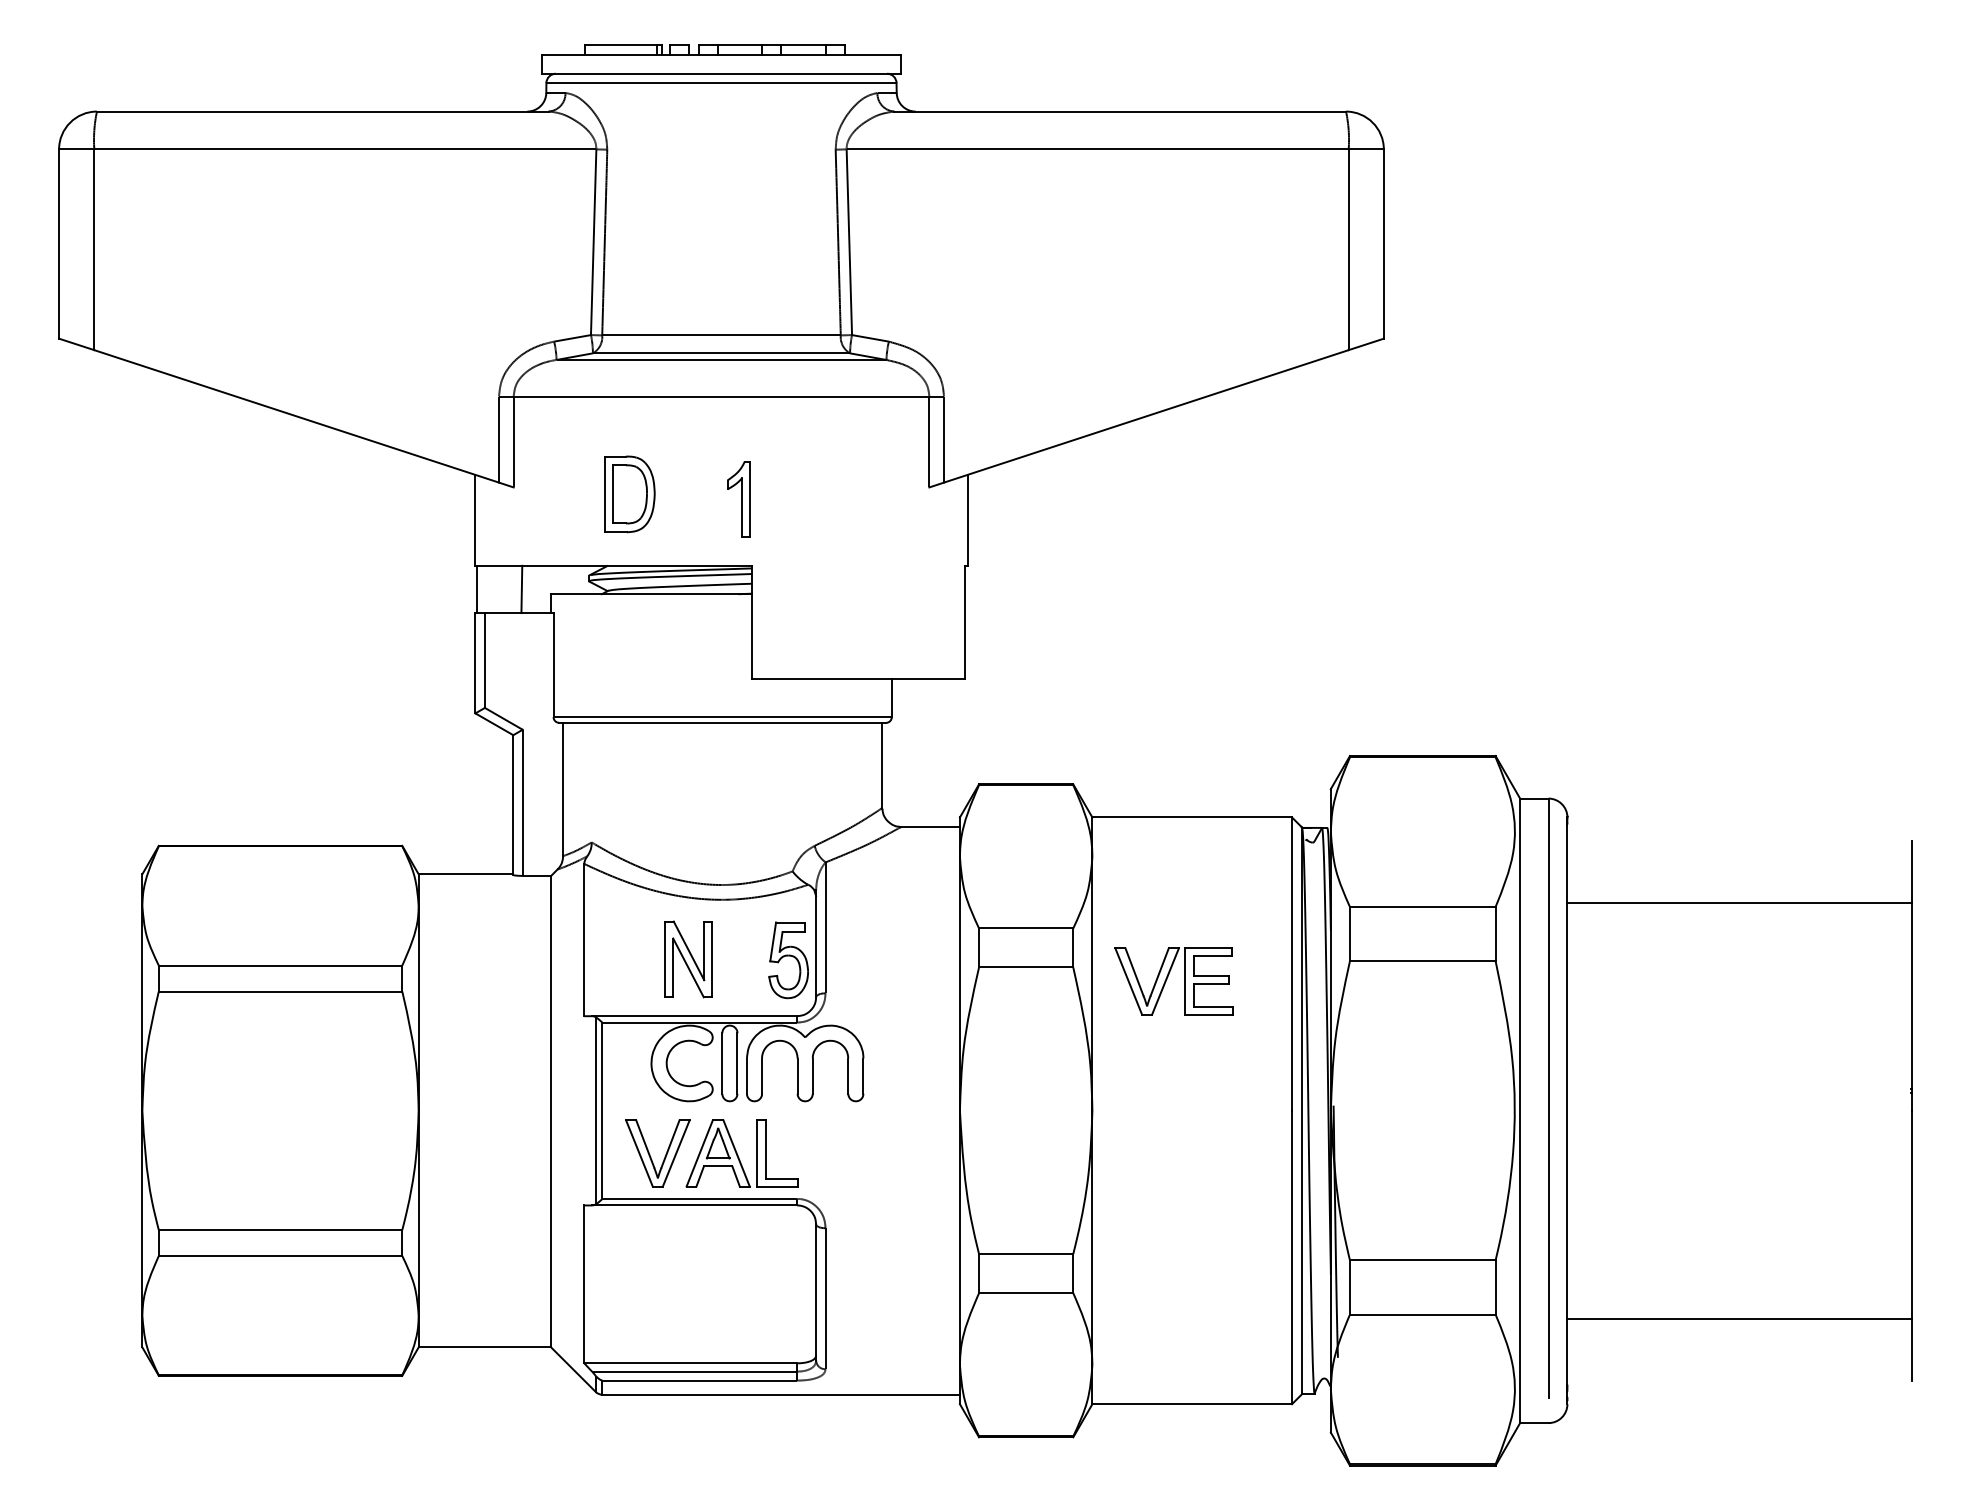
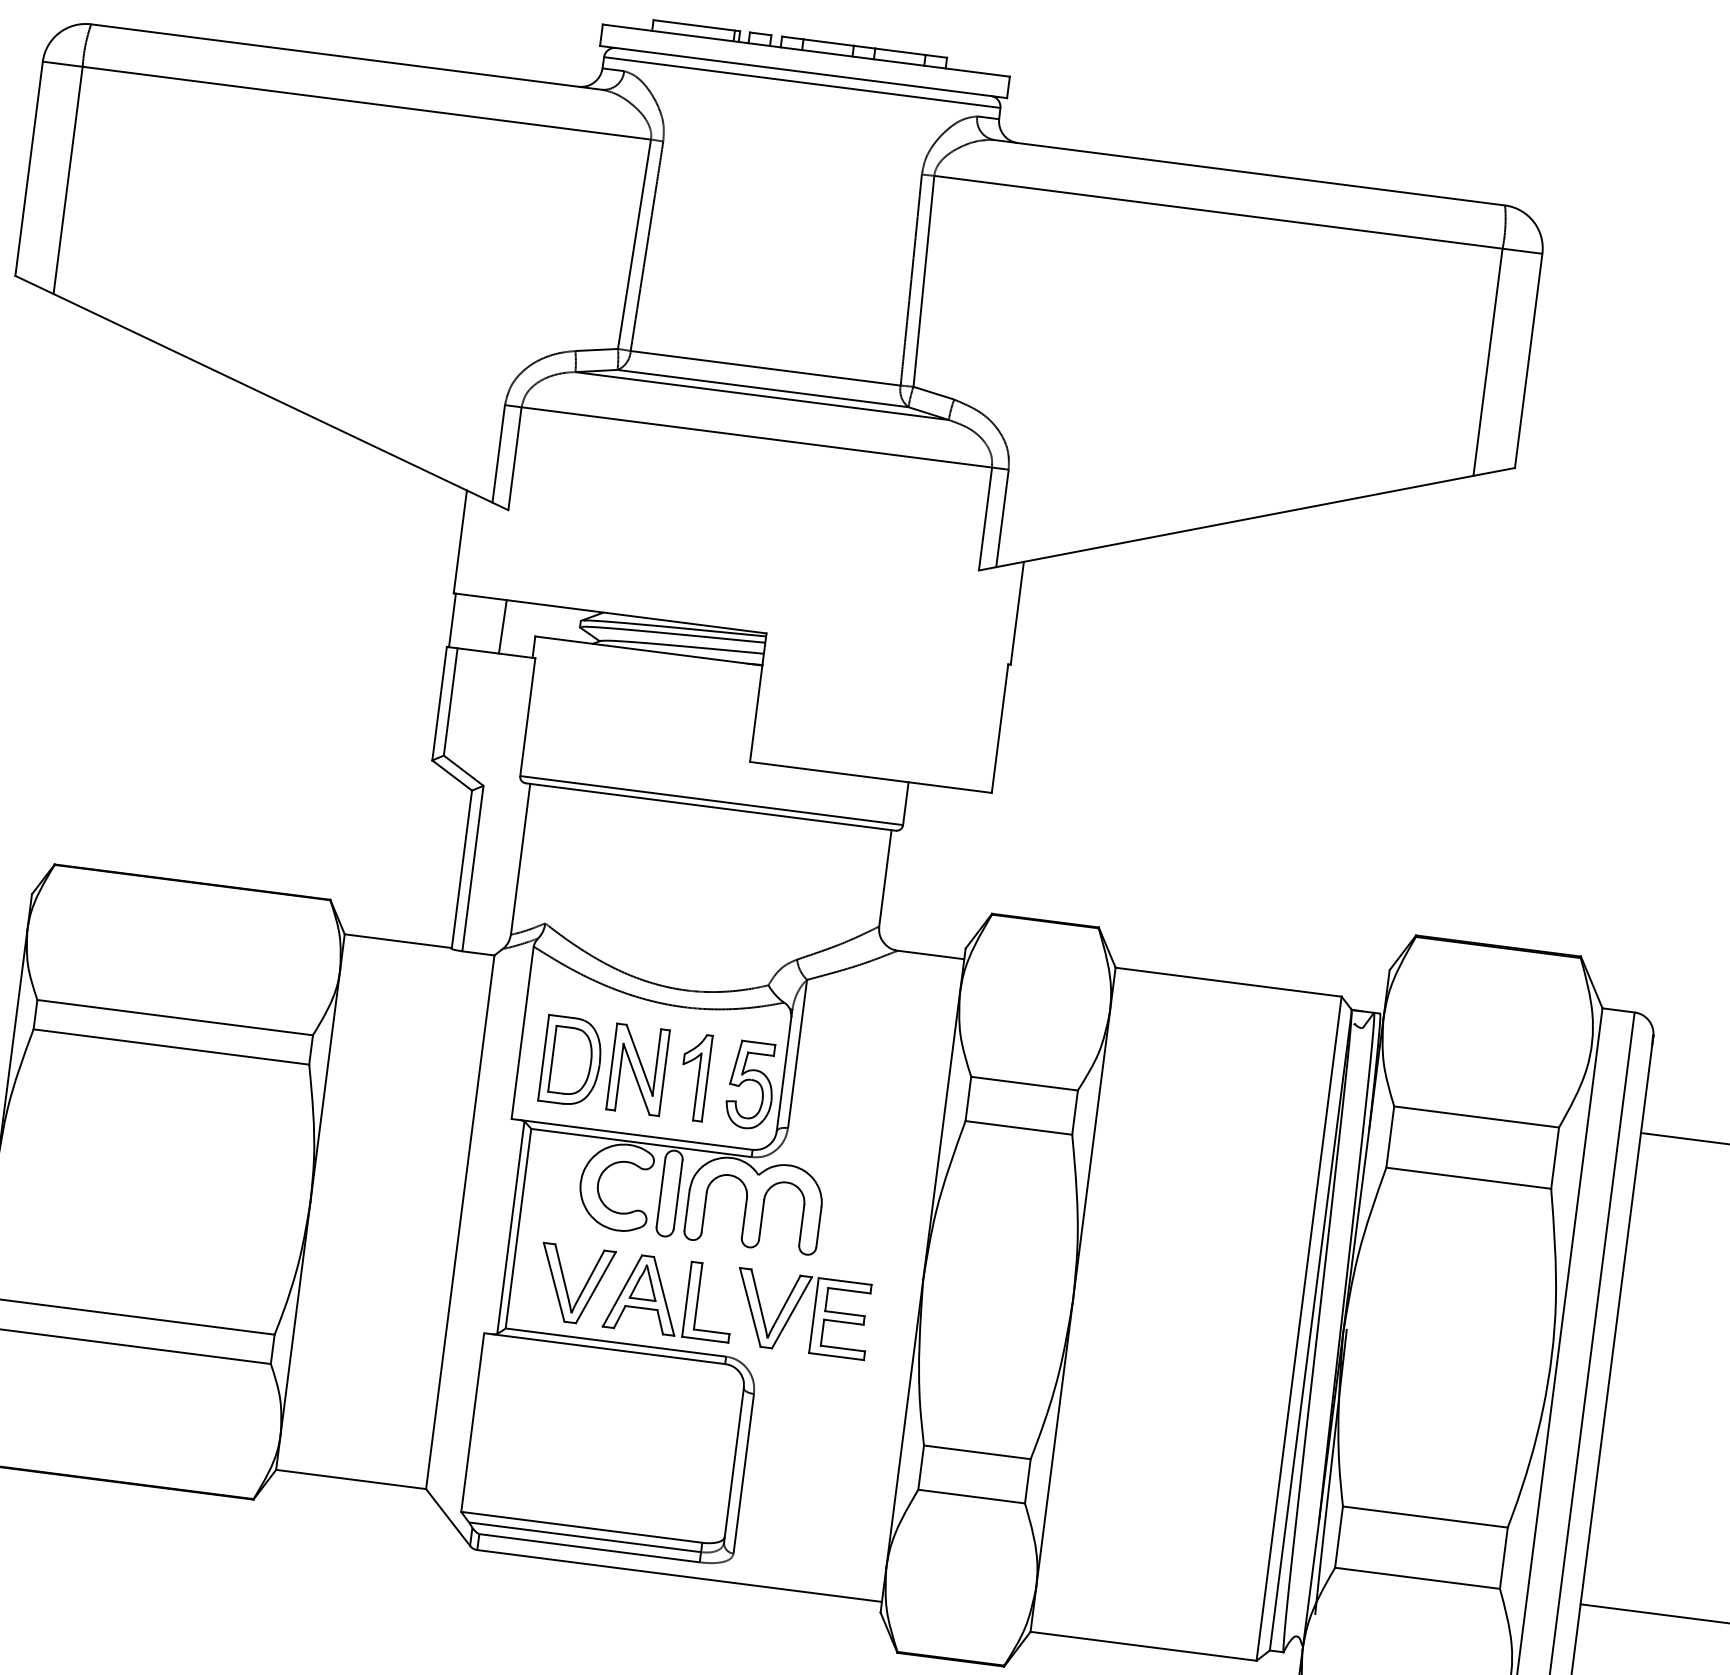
part: (629, 494) -> (571, 1061), moved
part: (738, 499) -> (694, 1077), moved
part: (1167, 979) -> (794, 1310), moved

